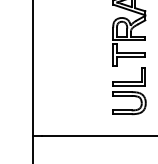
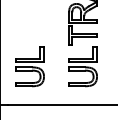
part: (67, 91) -> (30, 66), added

